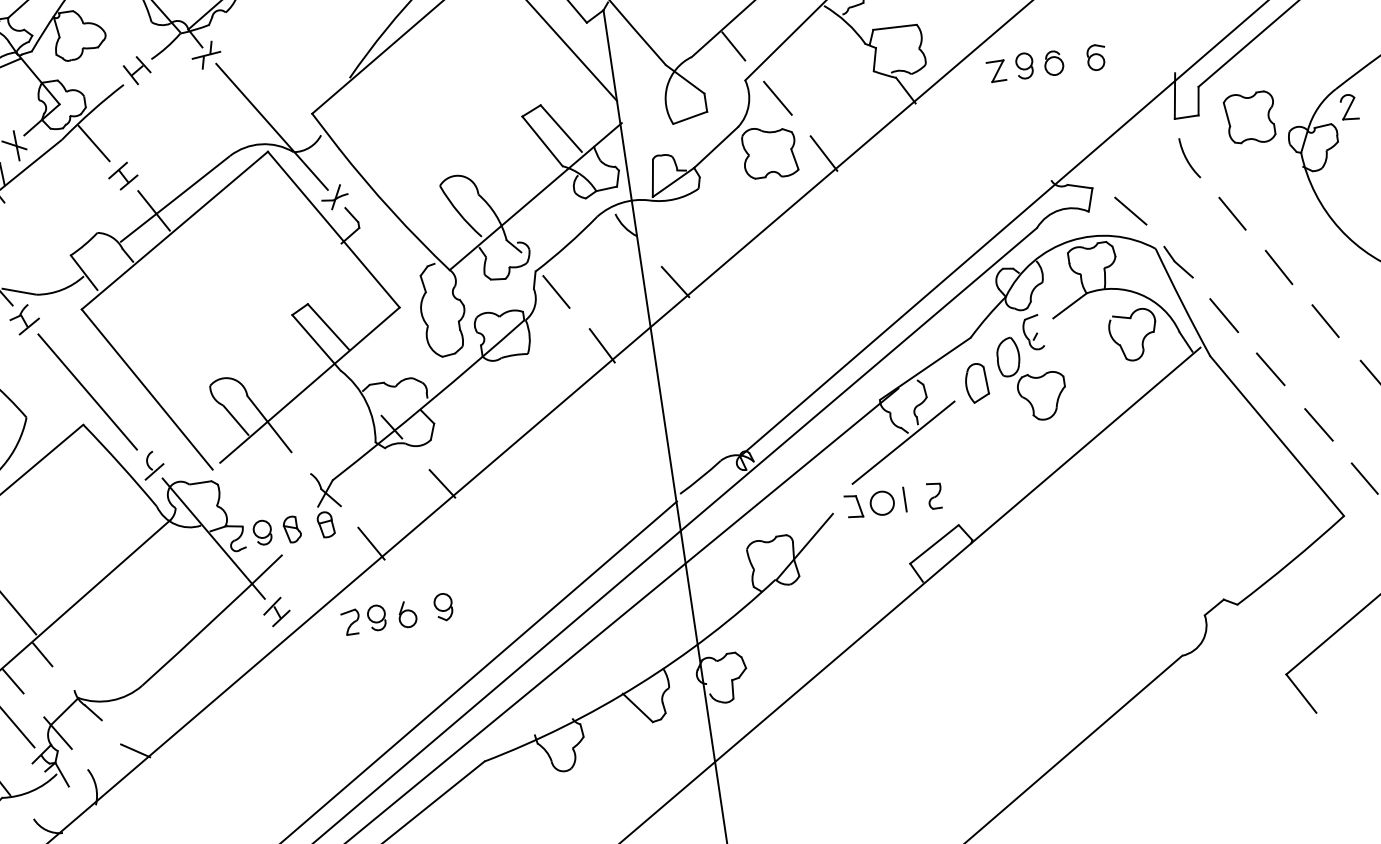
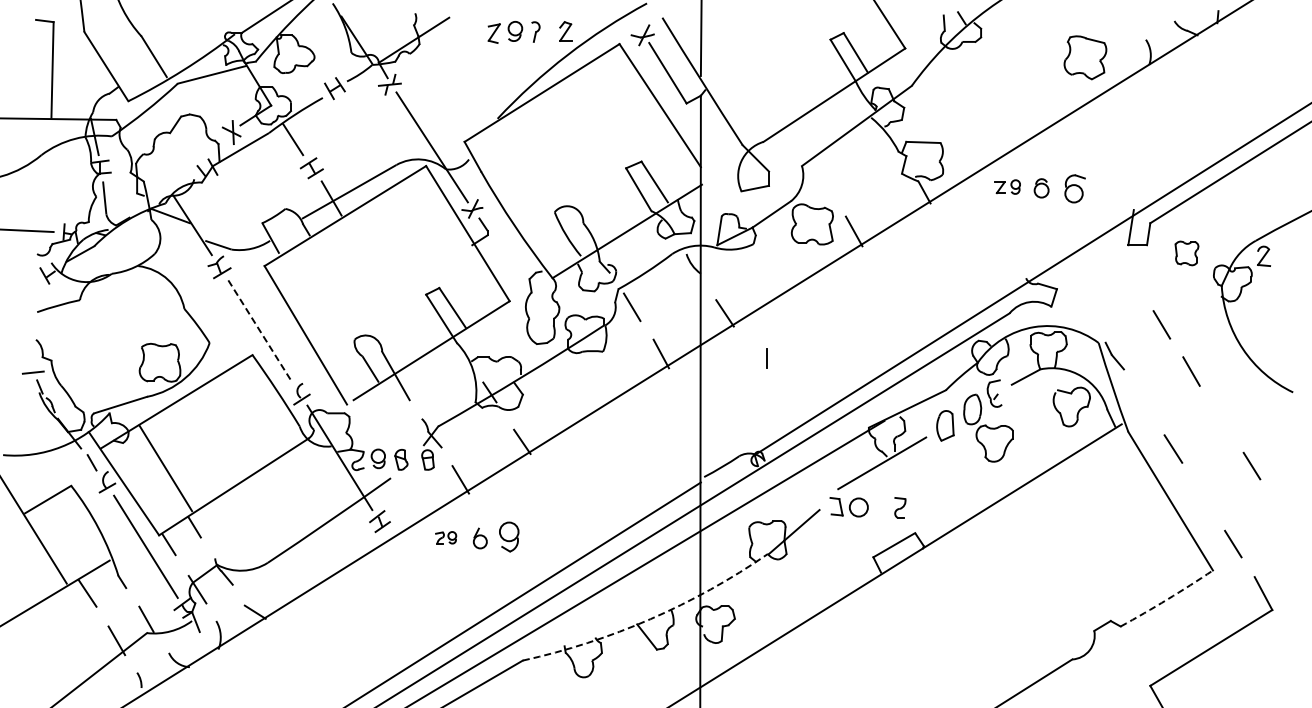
line: (733, 46) -> (796, 138), removed
part: (1096, 56) -> (1075, 188), size x1.4
part: (1010, 67) -> (1007, 186), size x0.7
line: (777, 98) -> (824, 183), removed
part: (1250, 118) -> (1186, 253), size x0.6
arc: (1187, 157) -> (1133, 276), removed
line: (1130, 211) -> (1083, 311), removed
line: (1223, 315) -> (1143, 402), removed
line: (1324, 321) -> (1220, 418), removed
line: (87, 392) -> (259, 330), solid -> dashed
line: (1318, 425) -> (1203, 497), removed
line: (904, 499) -> (766, 358), moved
arc: (1291, 561) -> (1167, 599), solid -> dashed
part: (442, 606) -> (508, 536), size x1.4
part: (363, 619) -> (445, 537), size x0.6
arc: (638, 685) -> (650, 619), solid -> dashed

